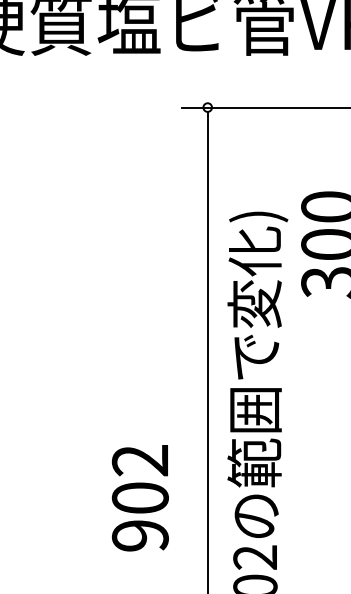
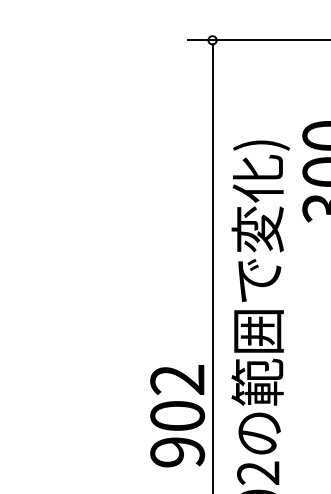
text: (139, 498) -> (176, 416), moved

